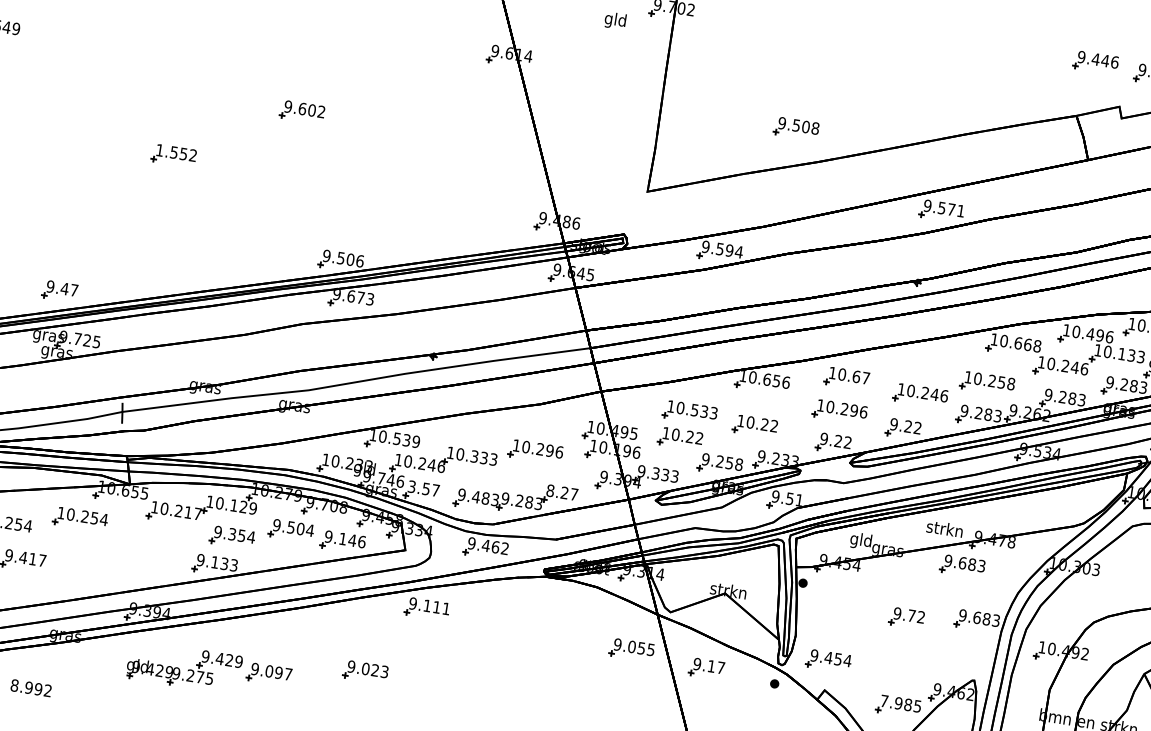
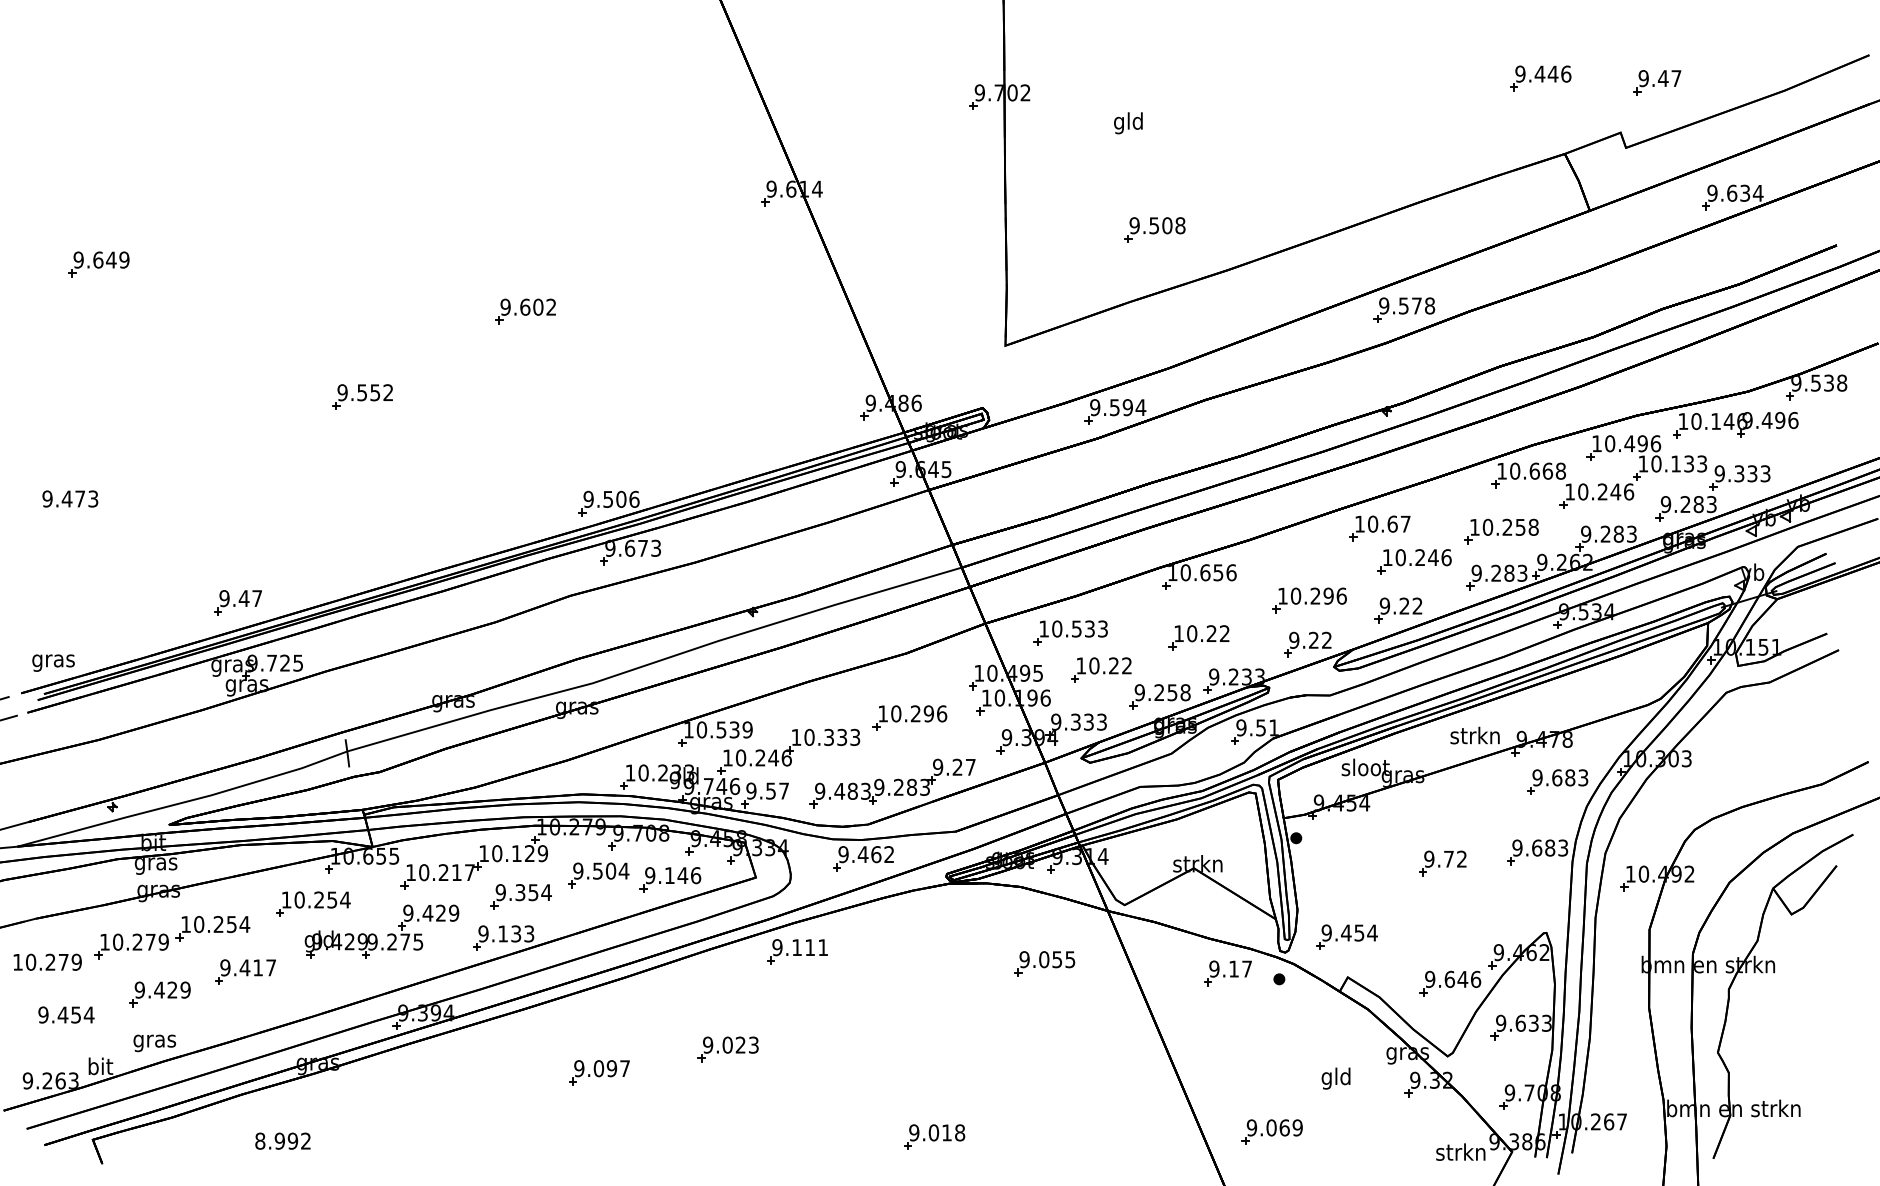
text: (615, 21) -> (1128, 123), moved
part: (1095, 62) -> (1540, 78), moved
part: (796, 128) -> (1154, 229), moved
text: (159, 150) -> (342, 392), 1.552 -> 9.552
text: (961, 210) -> (1430, 305), 9.571 -> 9.578
part: (846, 378) -> (1379, 528), moved
part: (689, 412) -> (1070, 632), moved
text: (412, 486) -> (751, 790), 3.57 -> 9.57
text: (550, 490) -> (938, 767), 8.27 -> 9.27
text: (861, 541) -> (1365, 769), gld -> sloot
part: (962, 565) -> (1557, 781), moved
part: (631, 649) -> (1044, 963), moved
part: (706, 668) -> (1227, 973), moved
part: (179, 669) -> (376, 935), moved
text: (901, 703) -> (1453, 978), 7.985 -> 9.646

